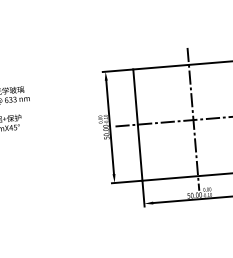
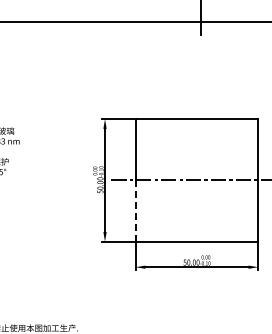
line: (192, 118) -> (196, 178), removed
line: (140, 153) -> (135, 211), solid -> dashed

